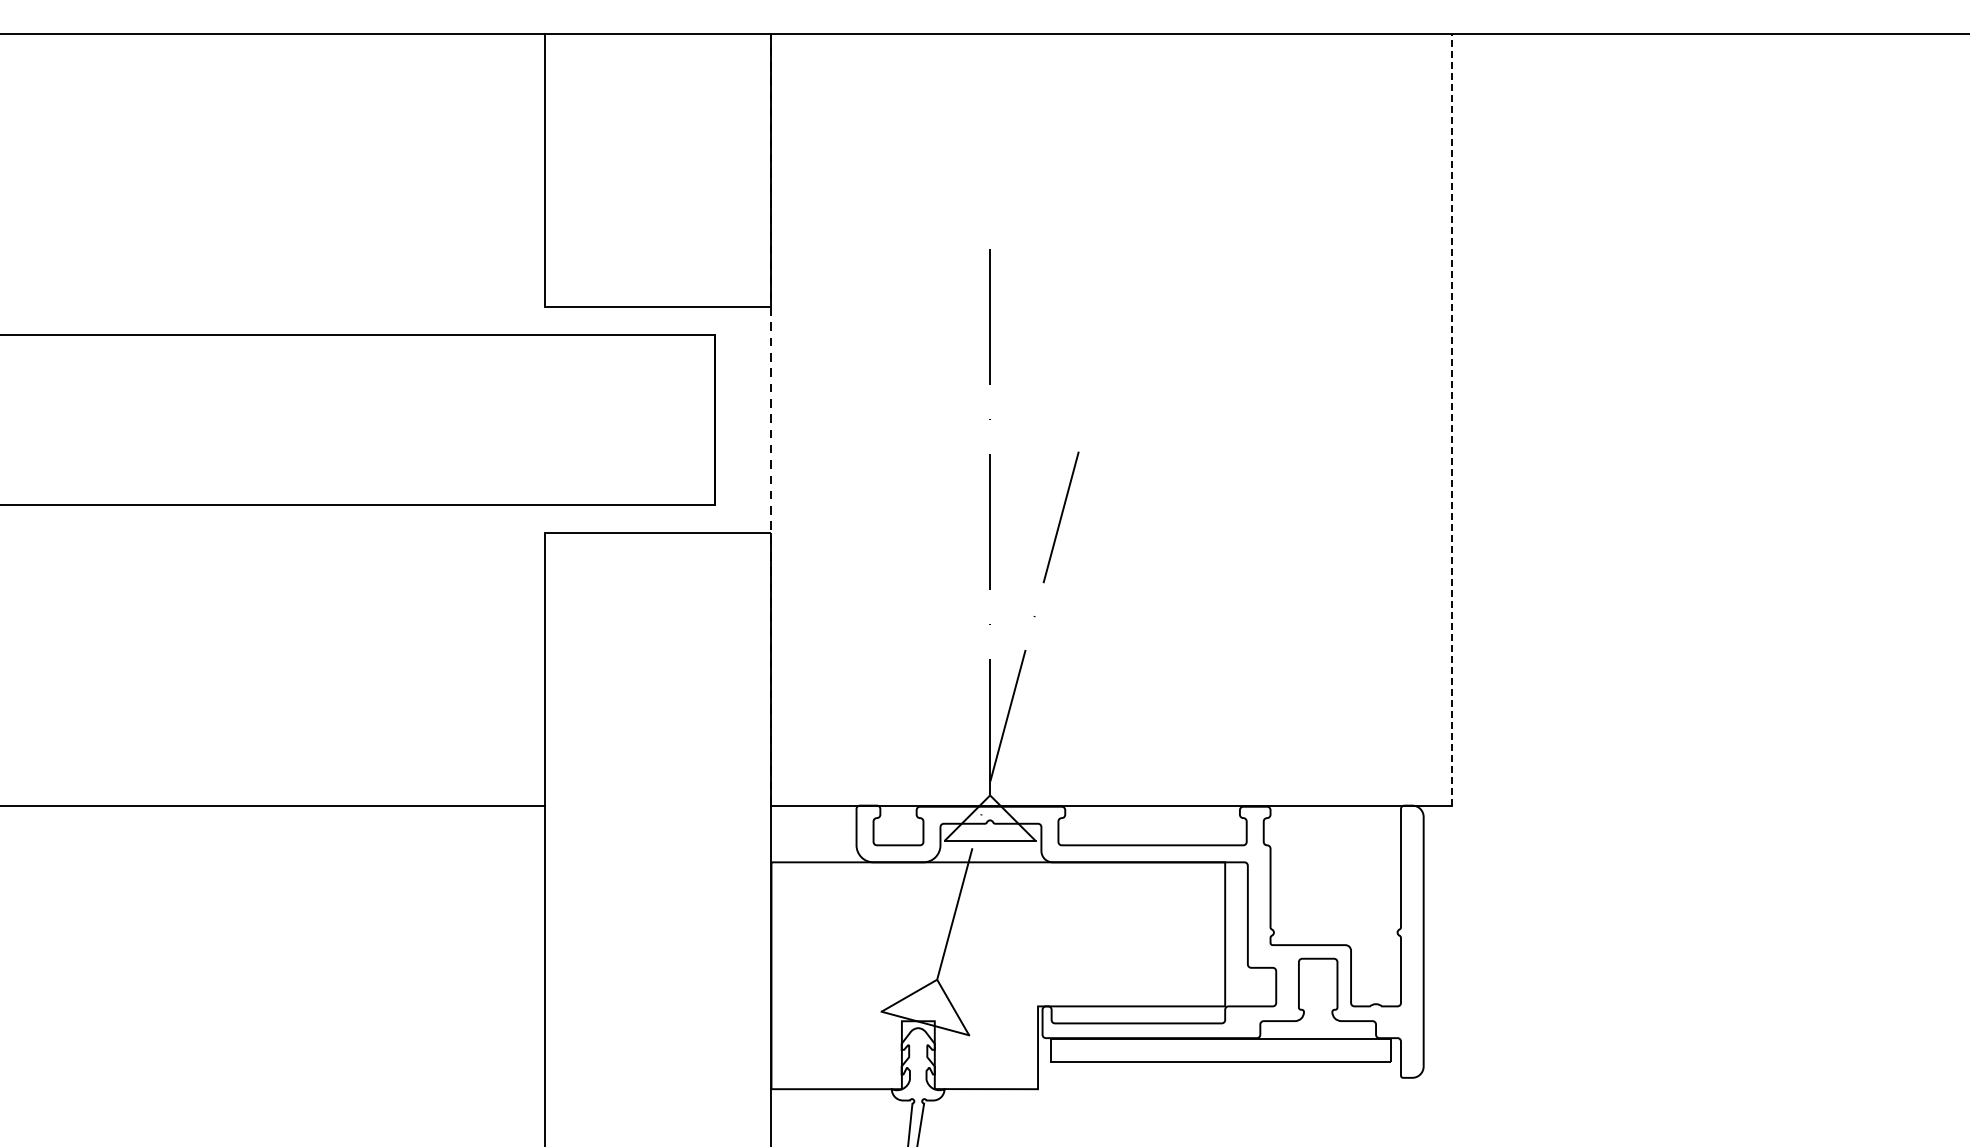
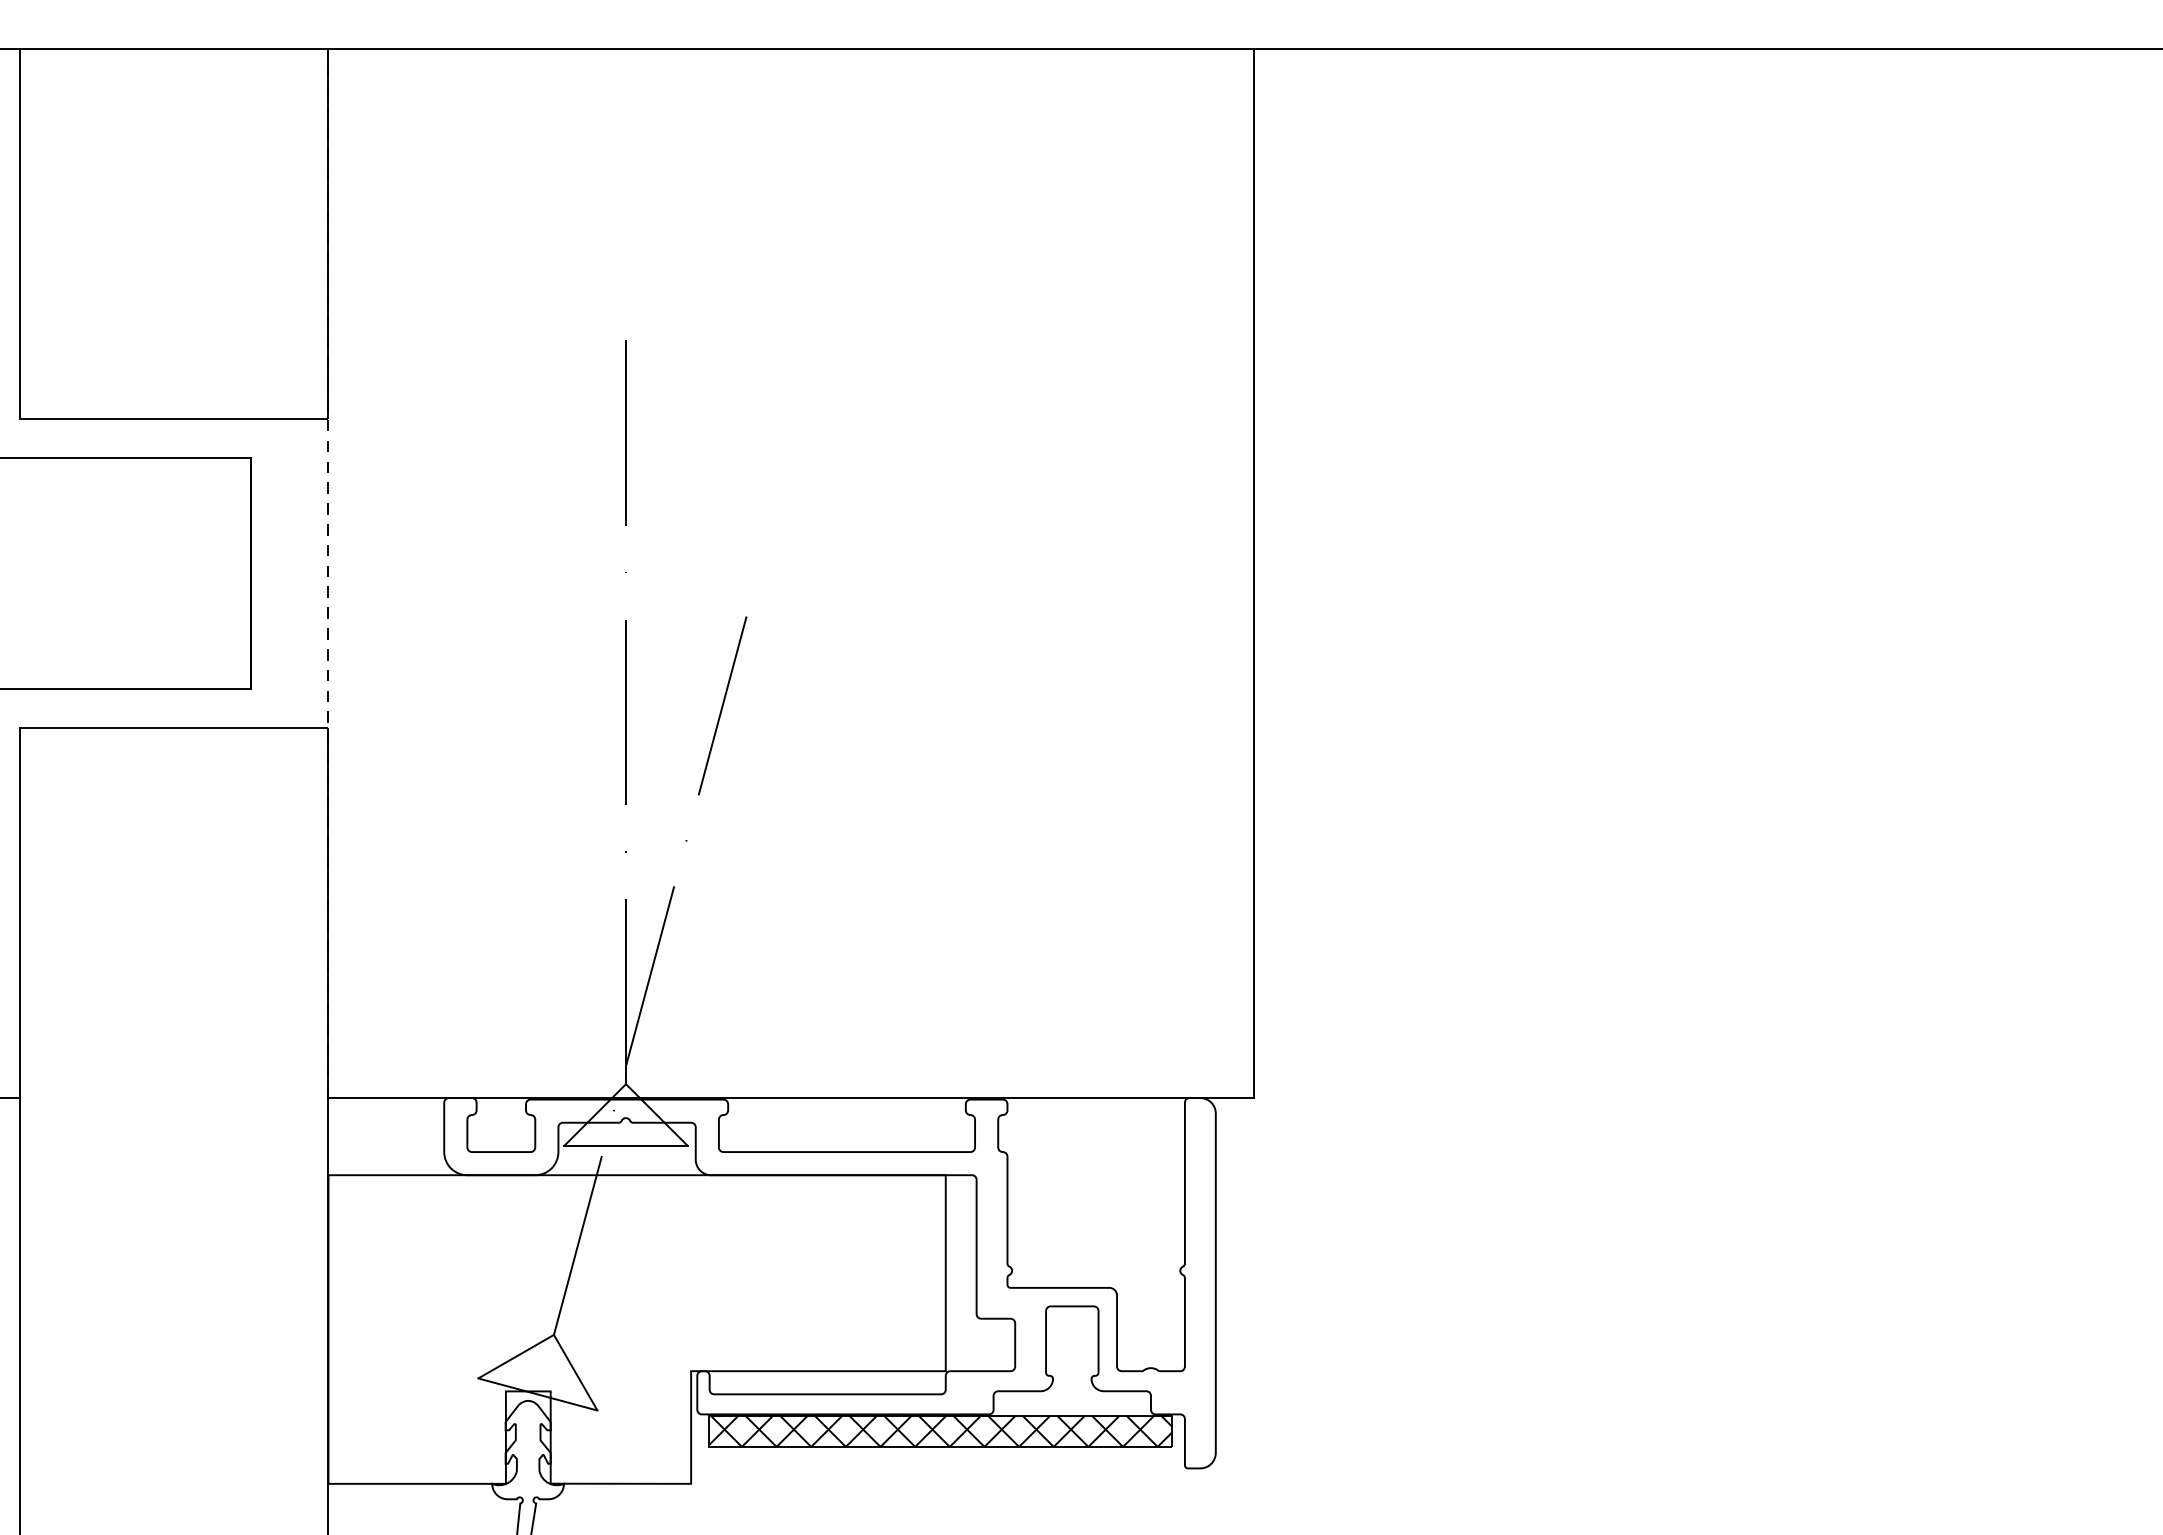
line: (1452, 419) -> (1255, 572), dashed -> solid
hatch: (1220, 1050) -> (939, 1431), added

